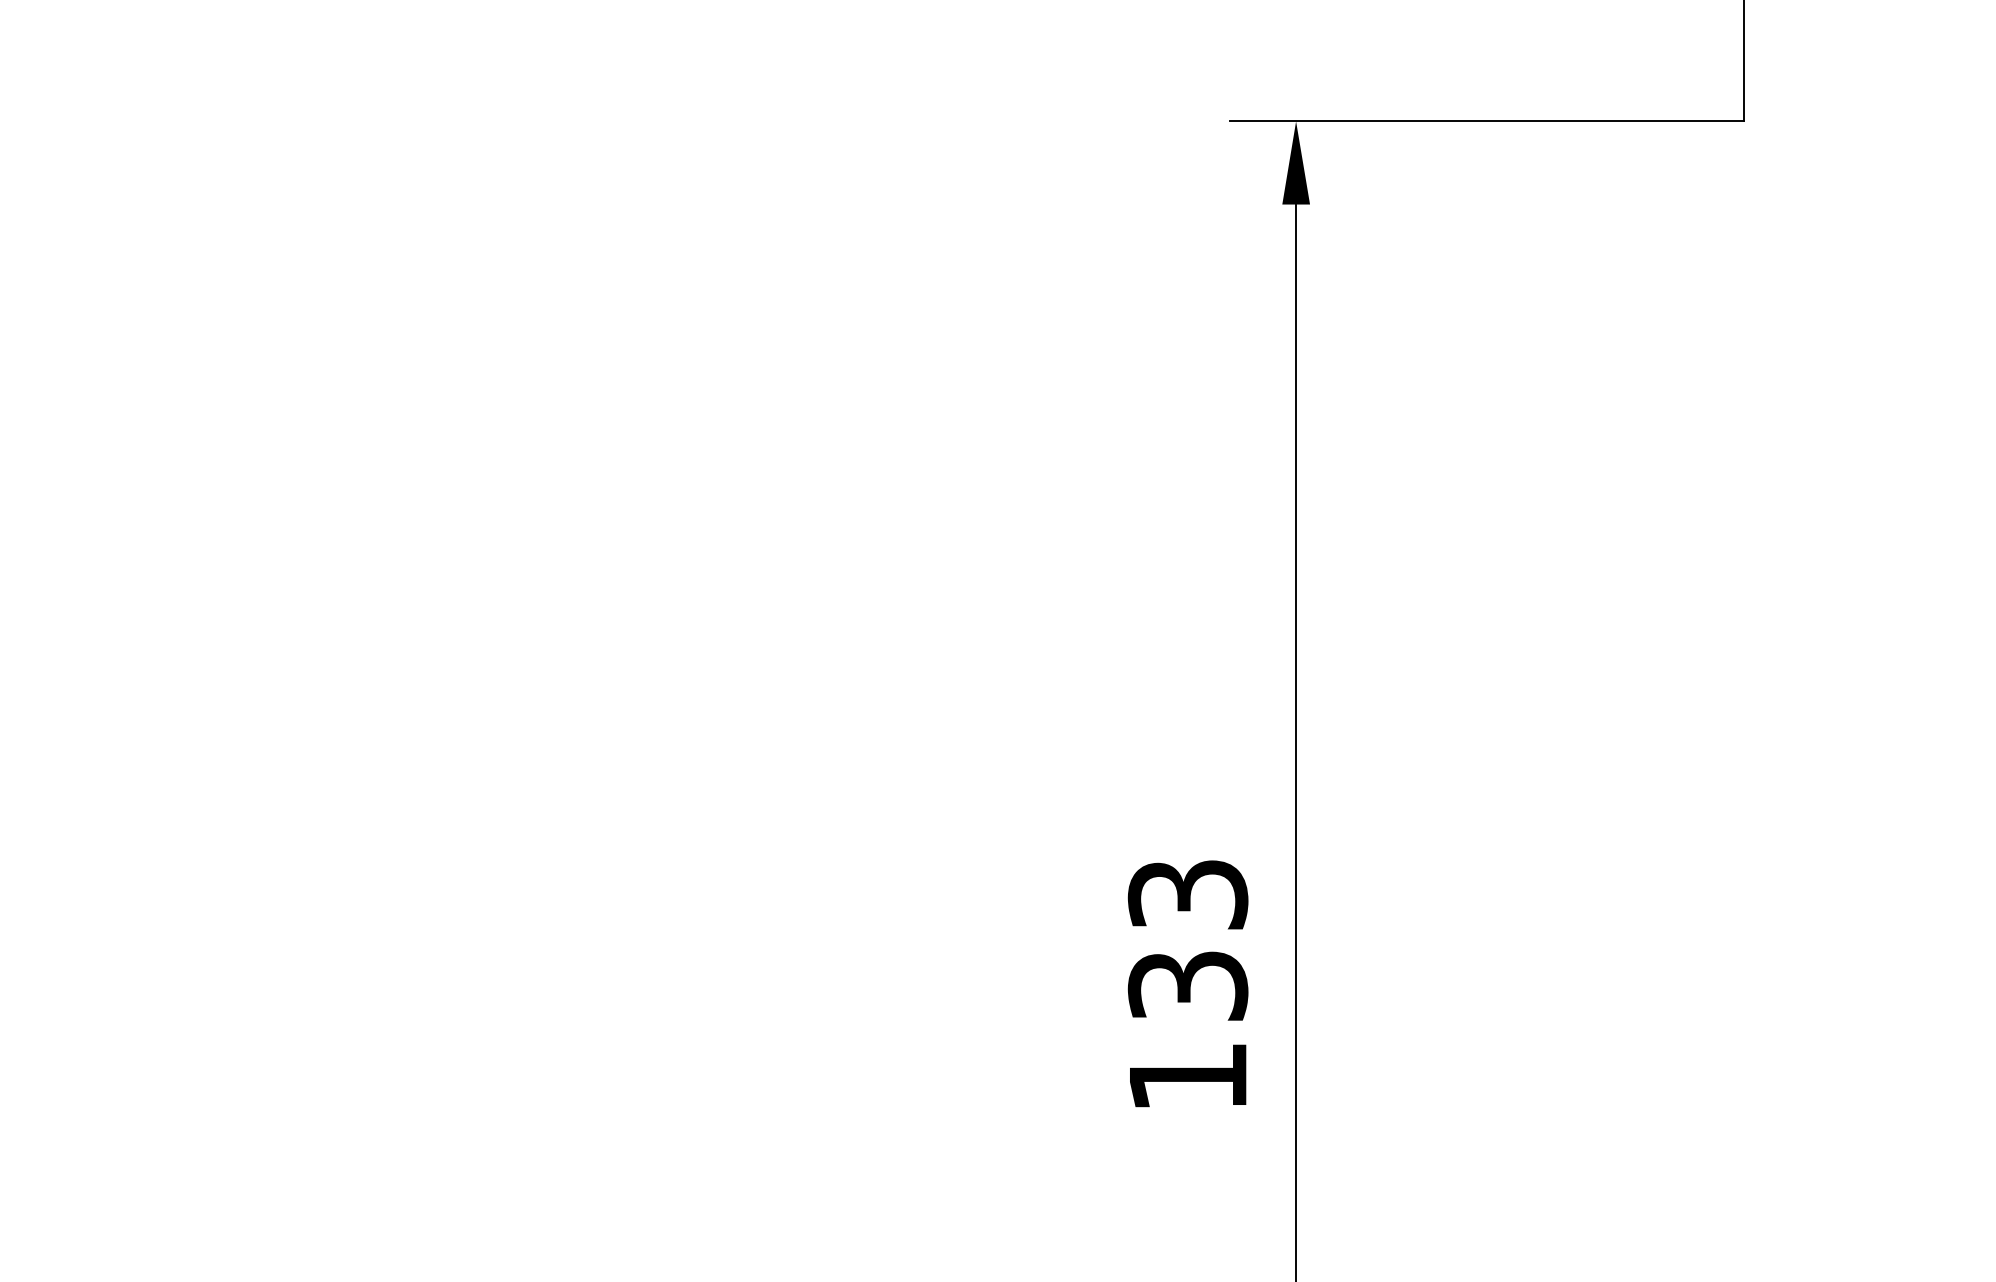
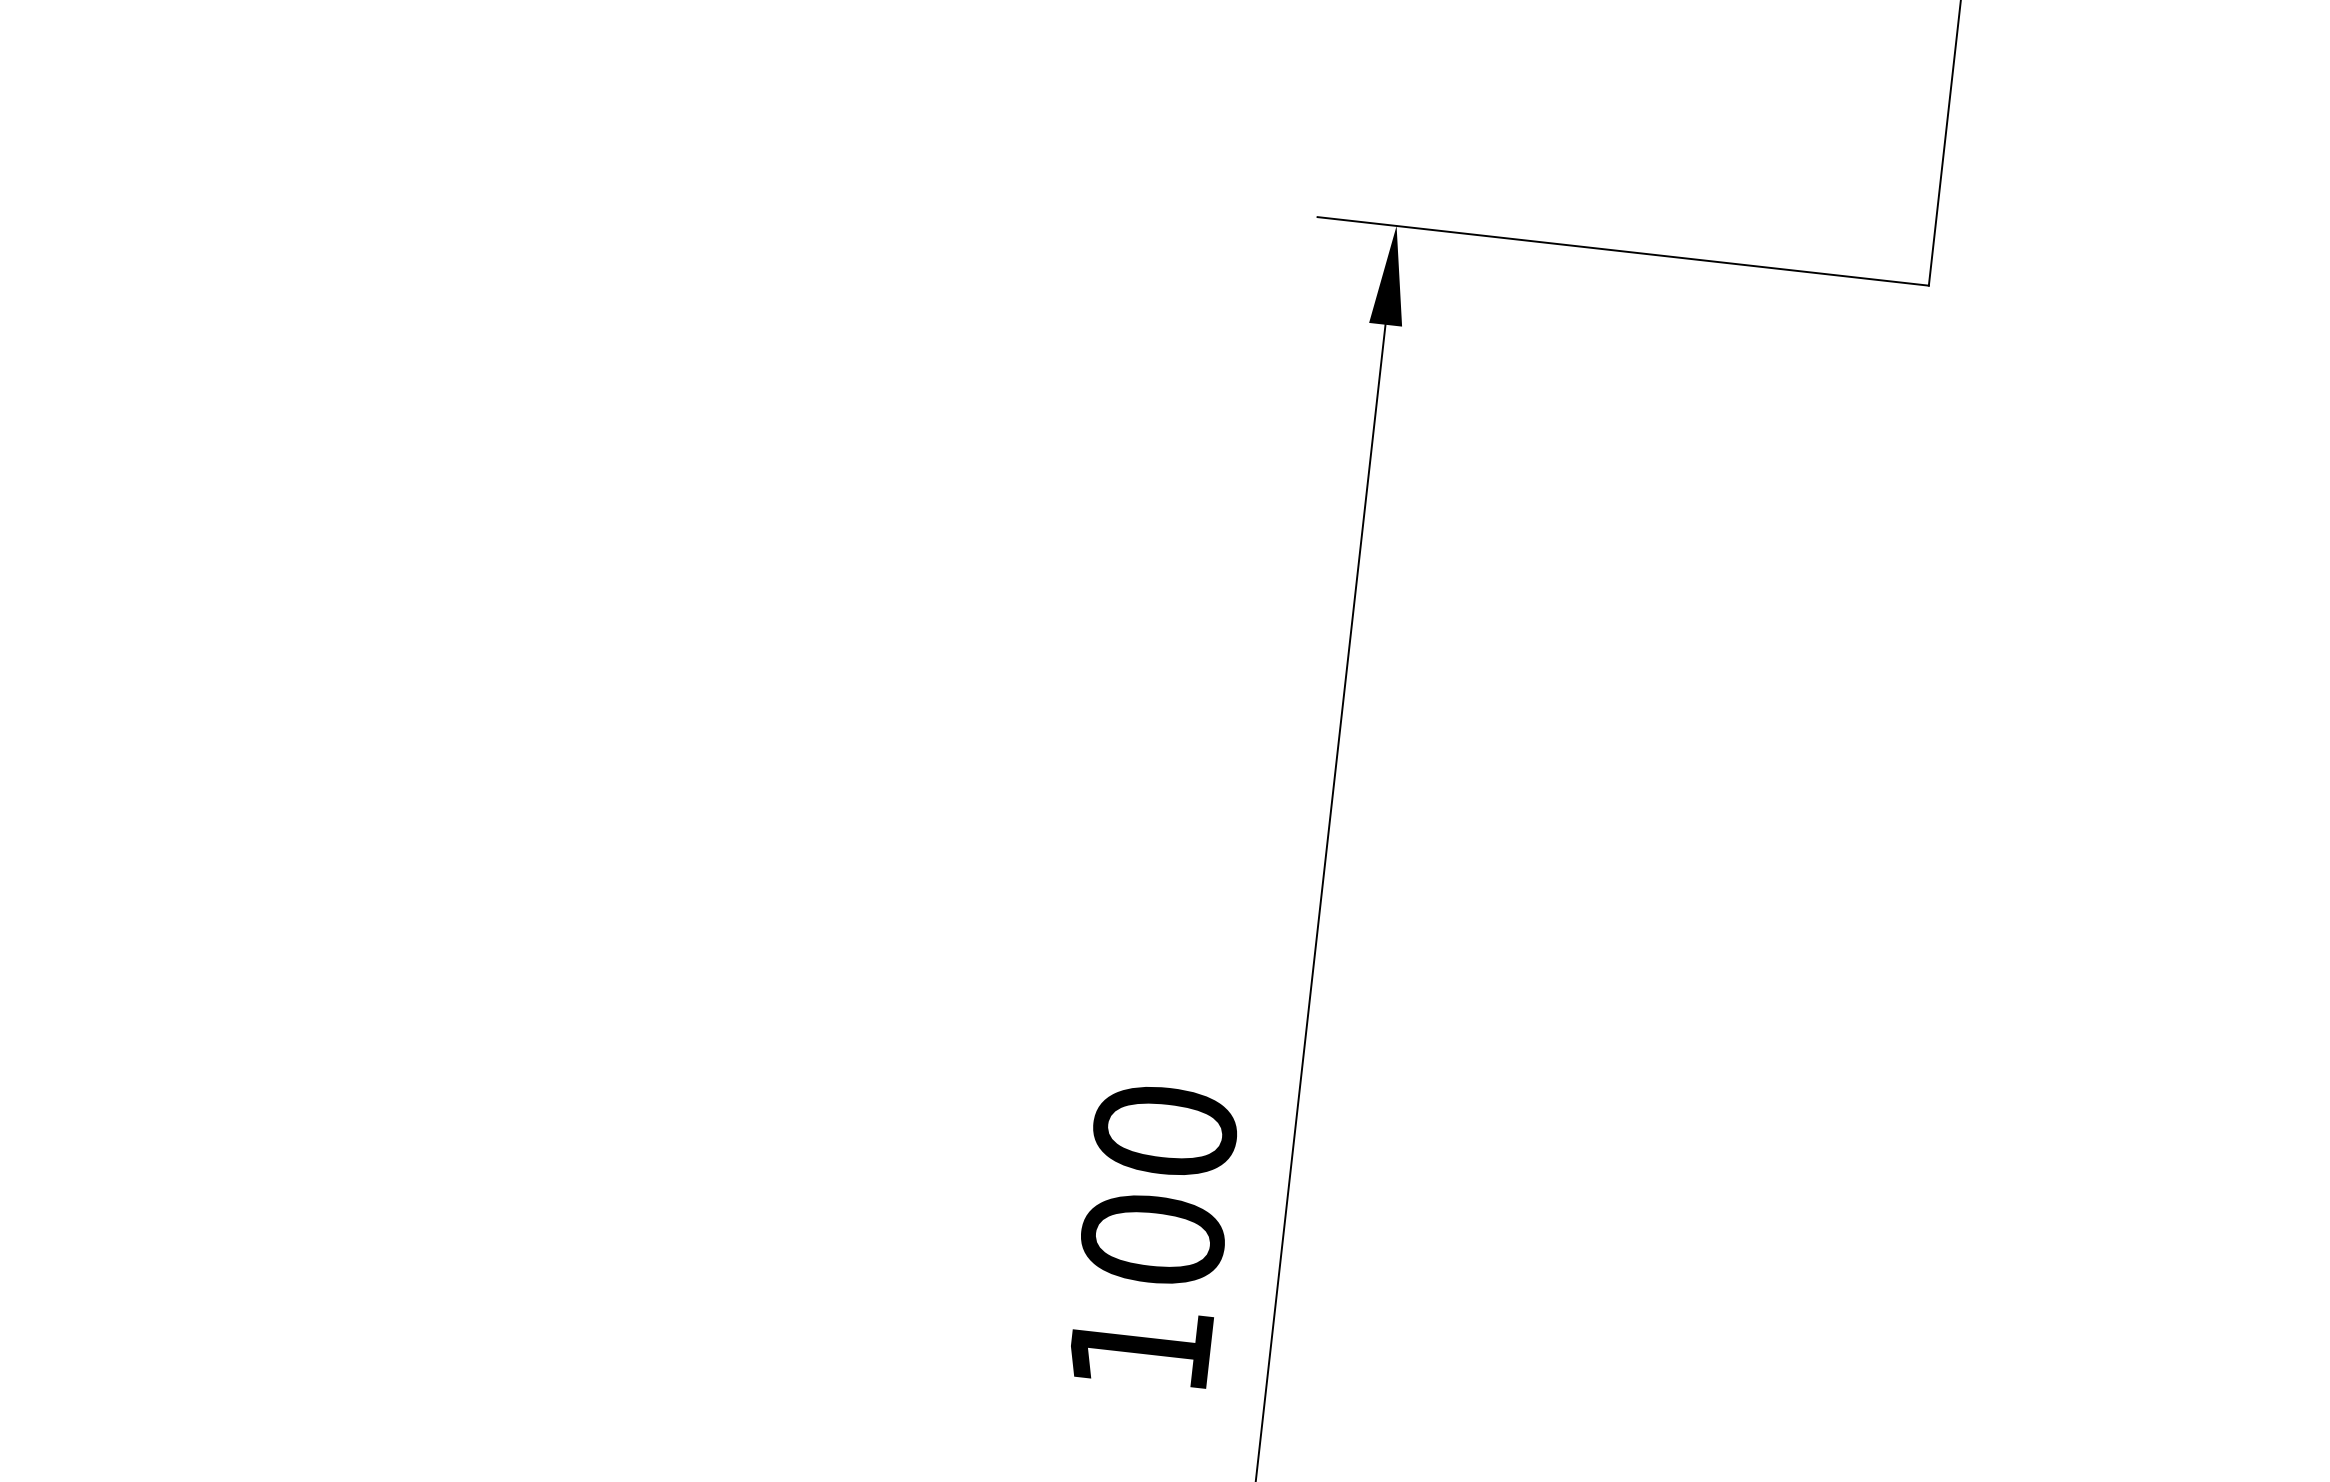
text: (1187, 939) -> (1158, 1184), 133 -> 100

